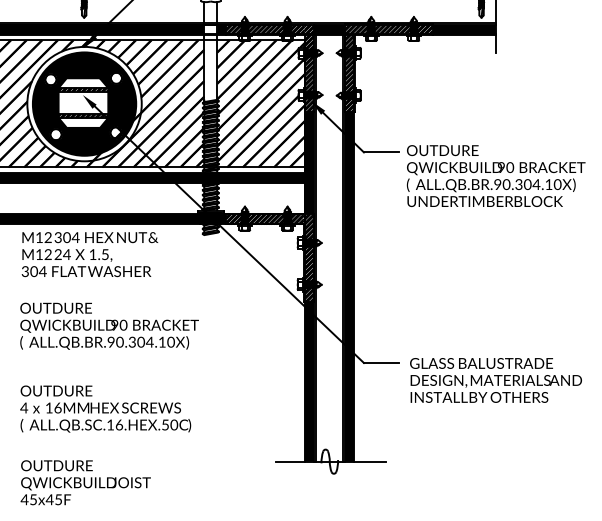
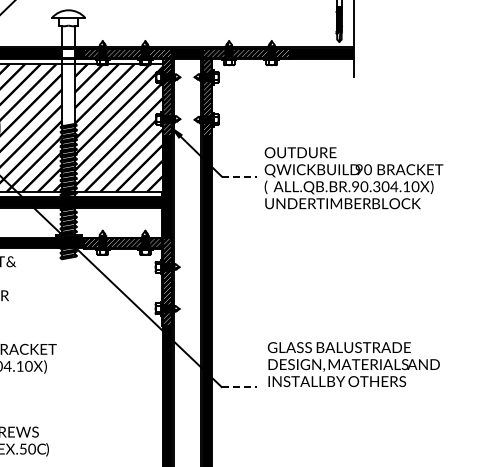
line: (381, 152) -> (239, 176), solid -> dashed
text: (495, 175) -> (353, 177), moved
line: (381, 363) -> (239, 387), solid -> dashed
text: (495, 380) -> (353, 364), moved

